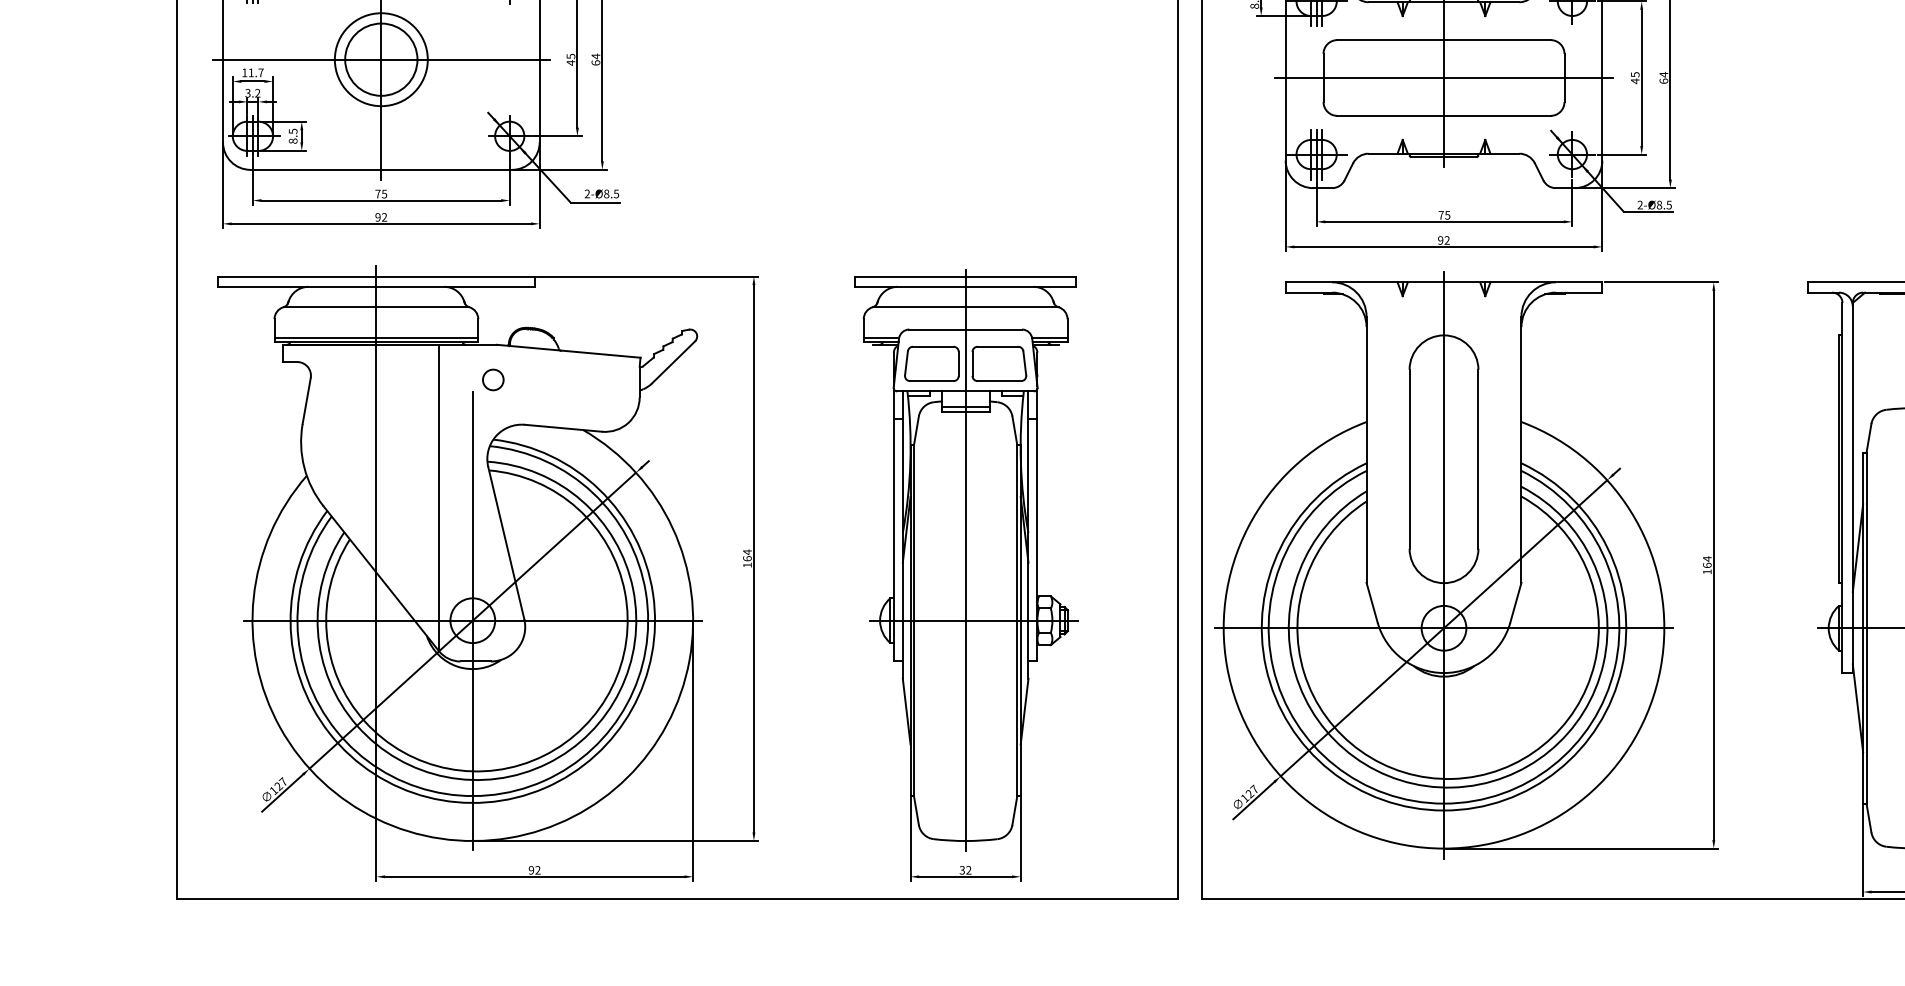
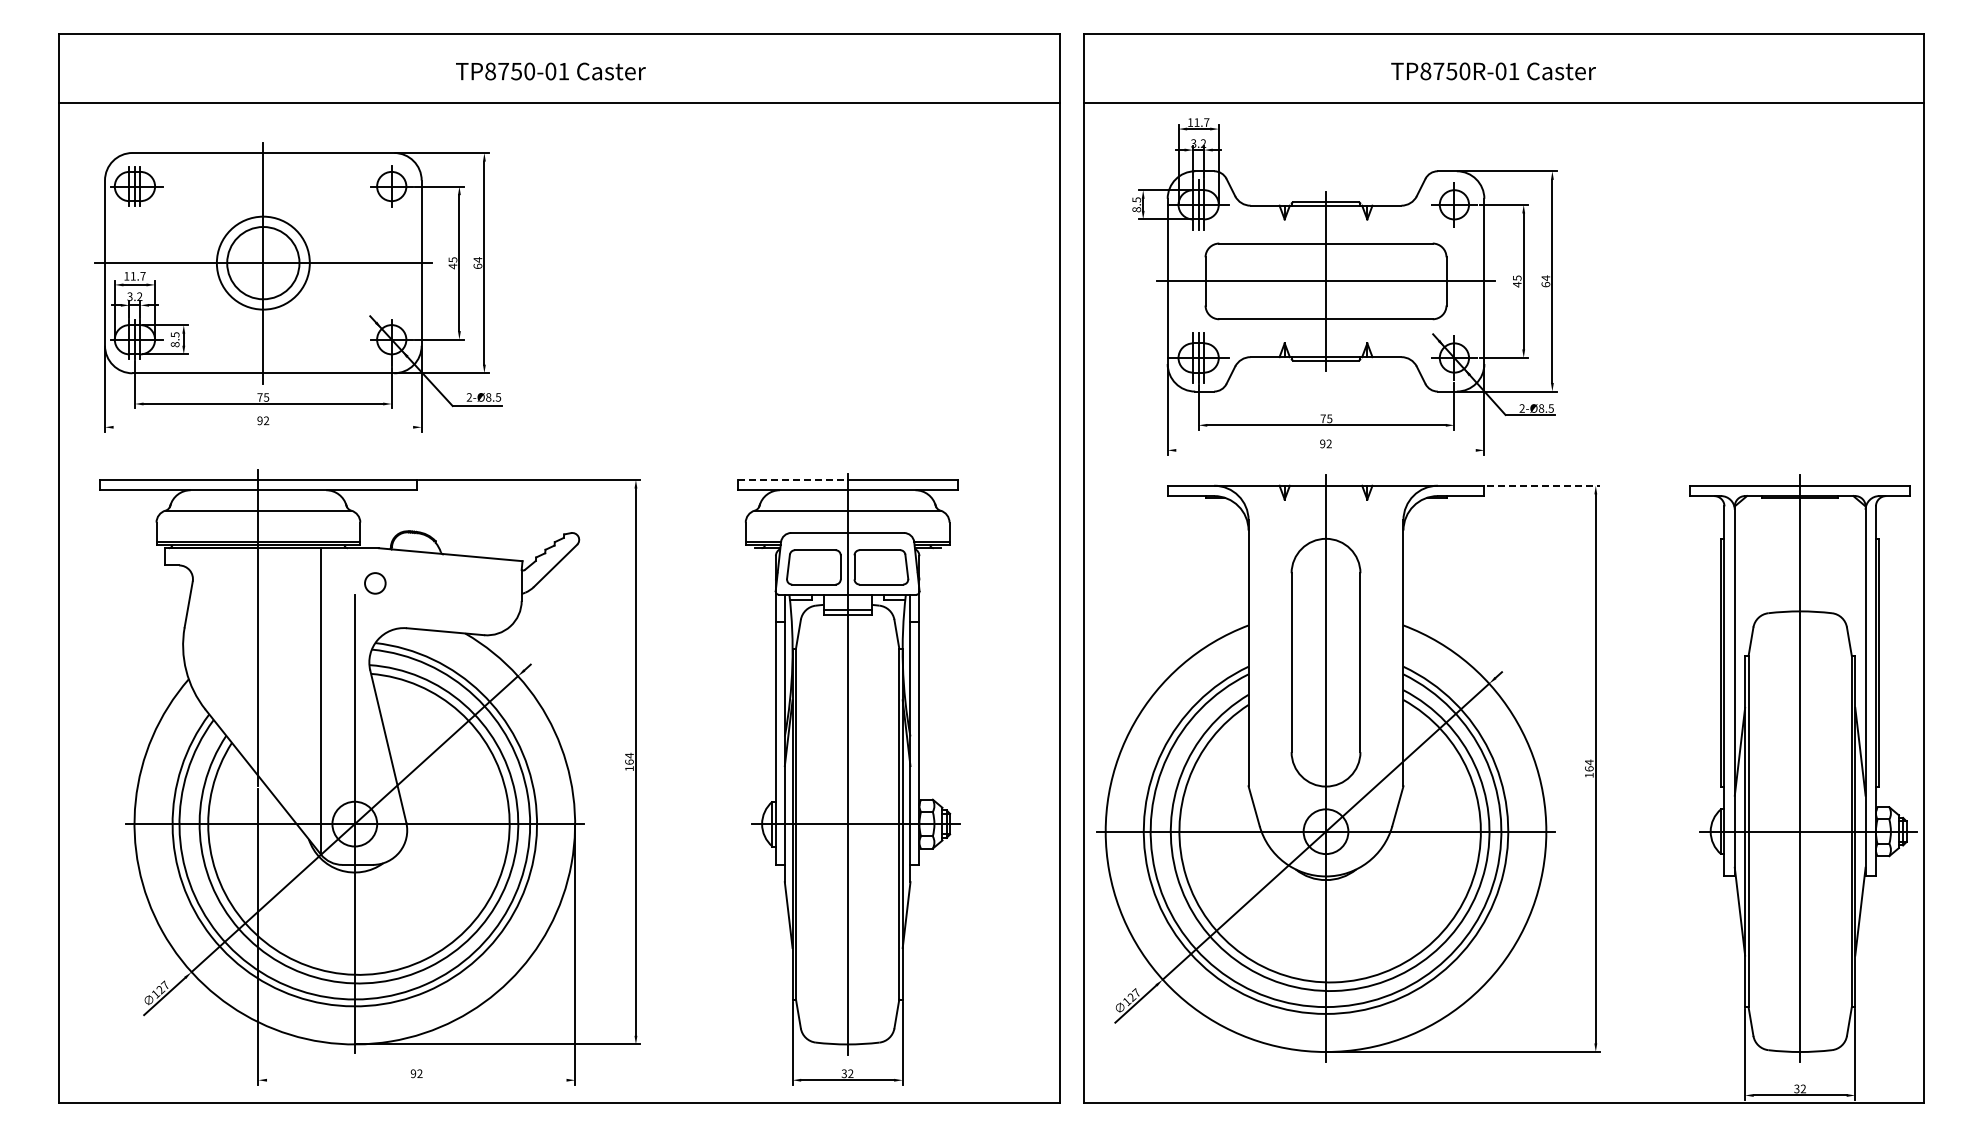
line: (381, 224) -> (263, 427), removed
line: (1443, 247) -> (1325, 450), removed
line: (911, 276) -> (793, 479), solid -> dashed
line: (1661, 282) -> (1543, 485), solid -> dashed
line: (534, 877) -> (416, 1080), removed

